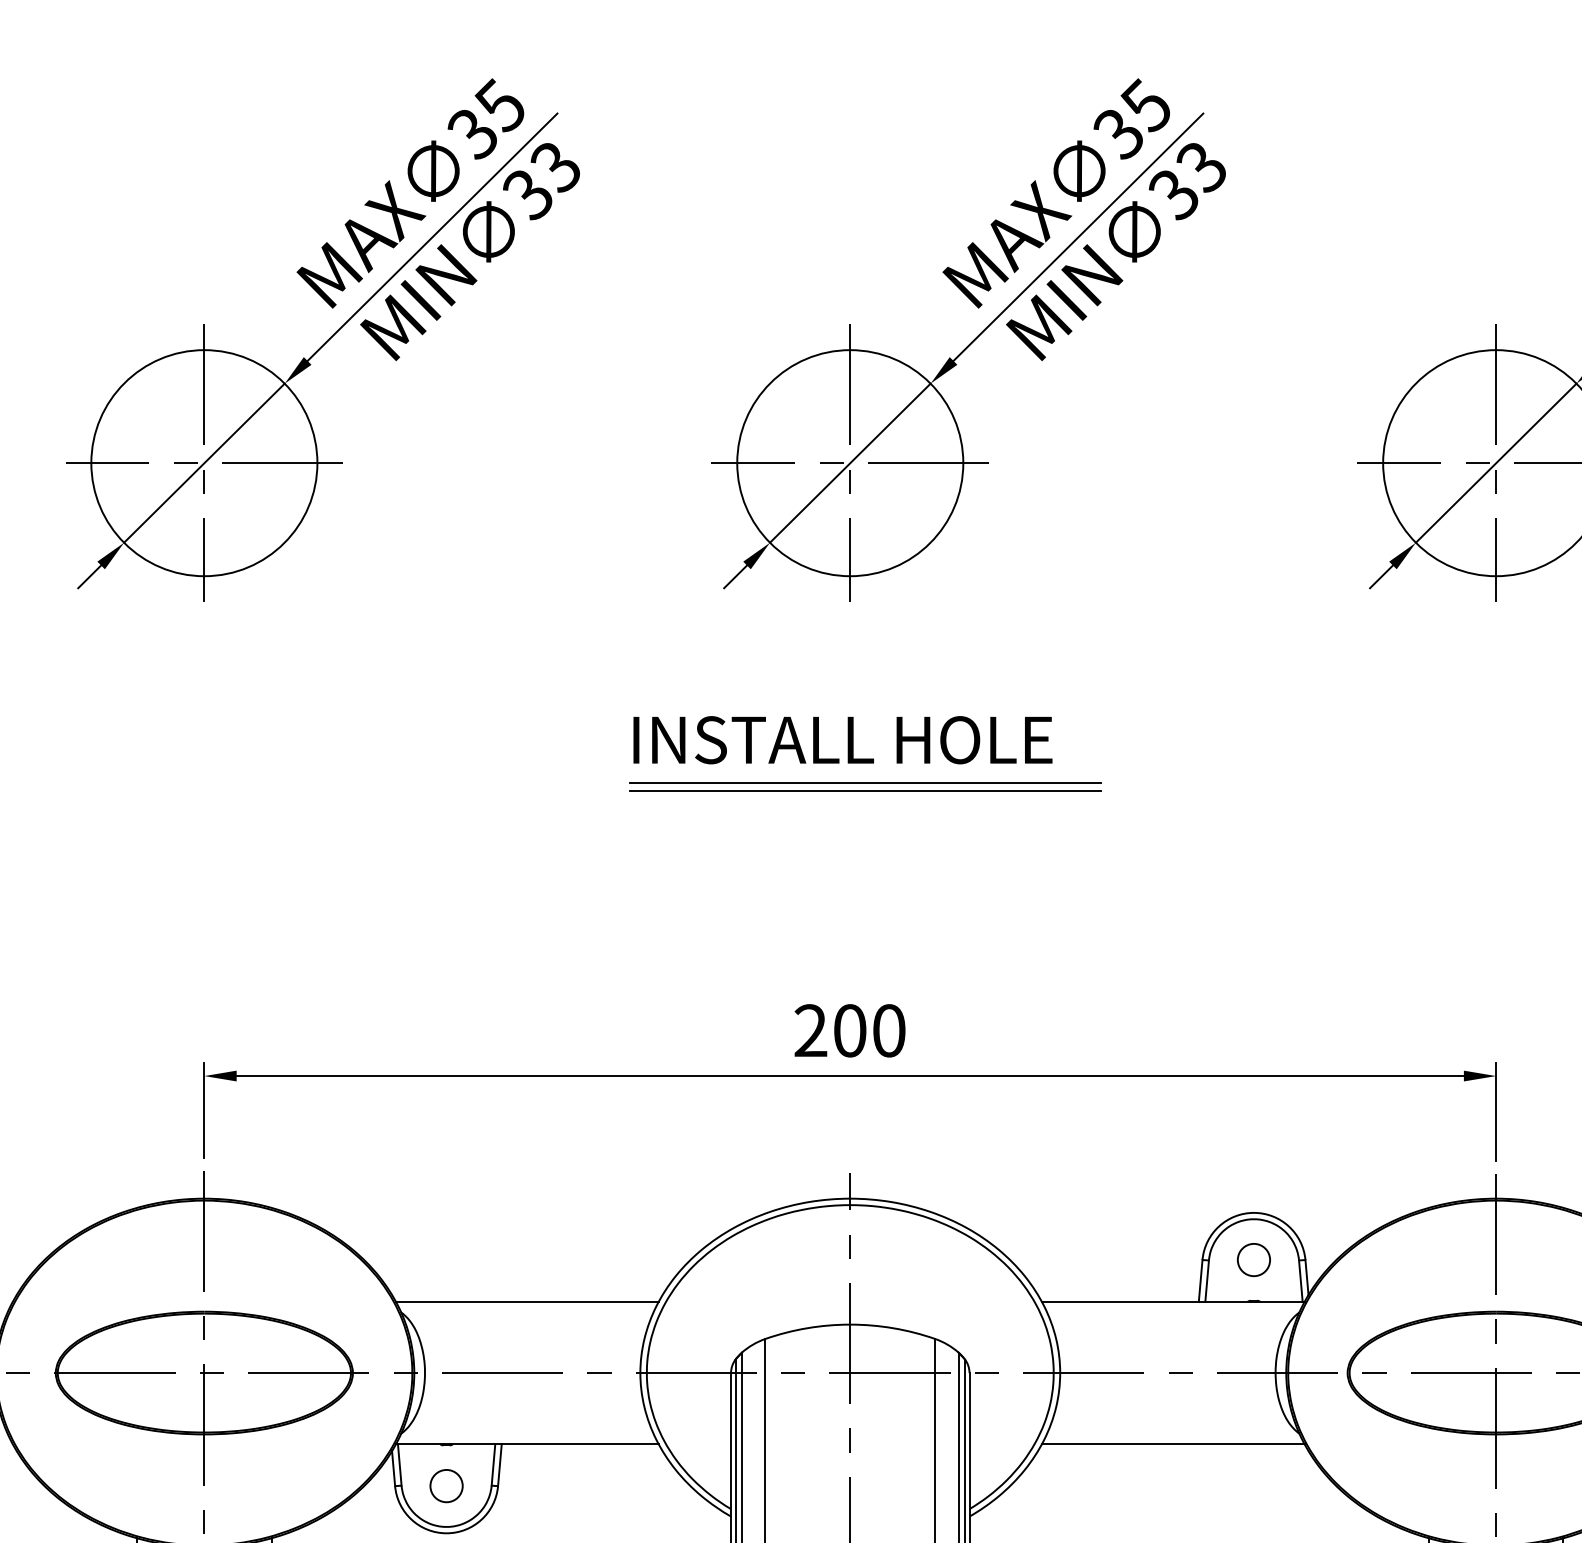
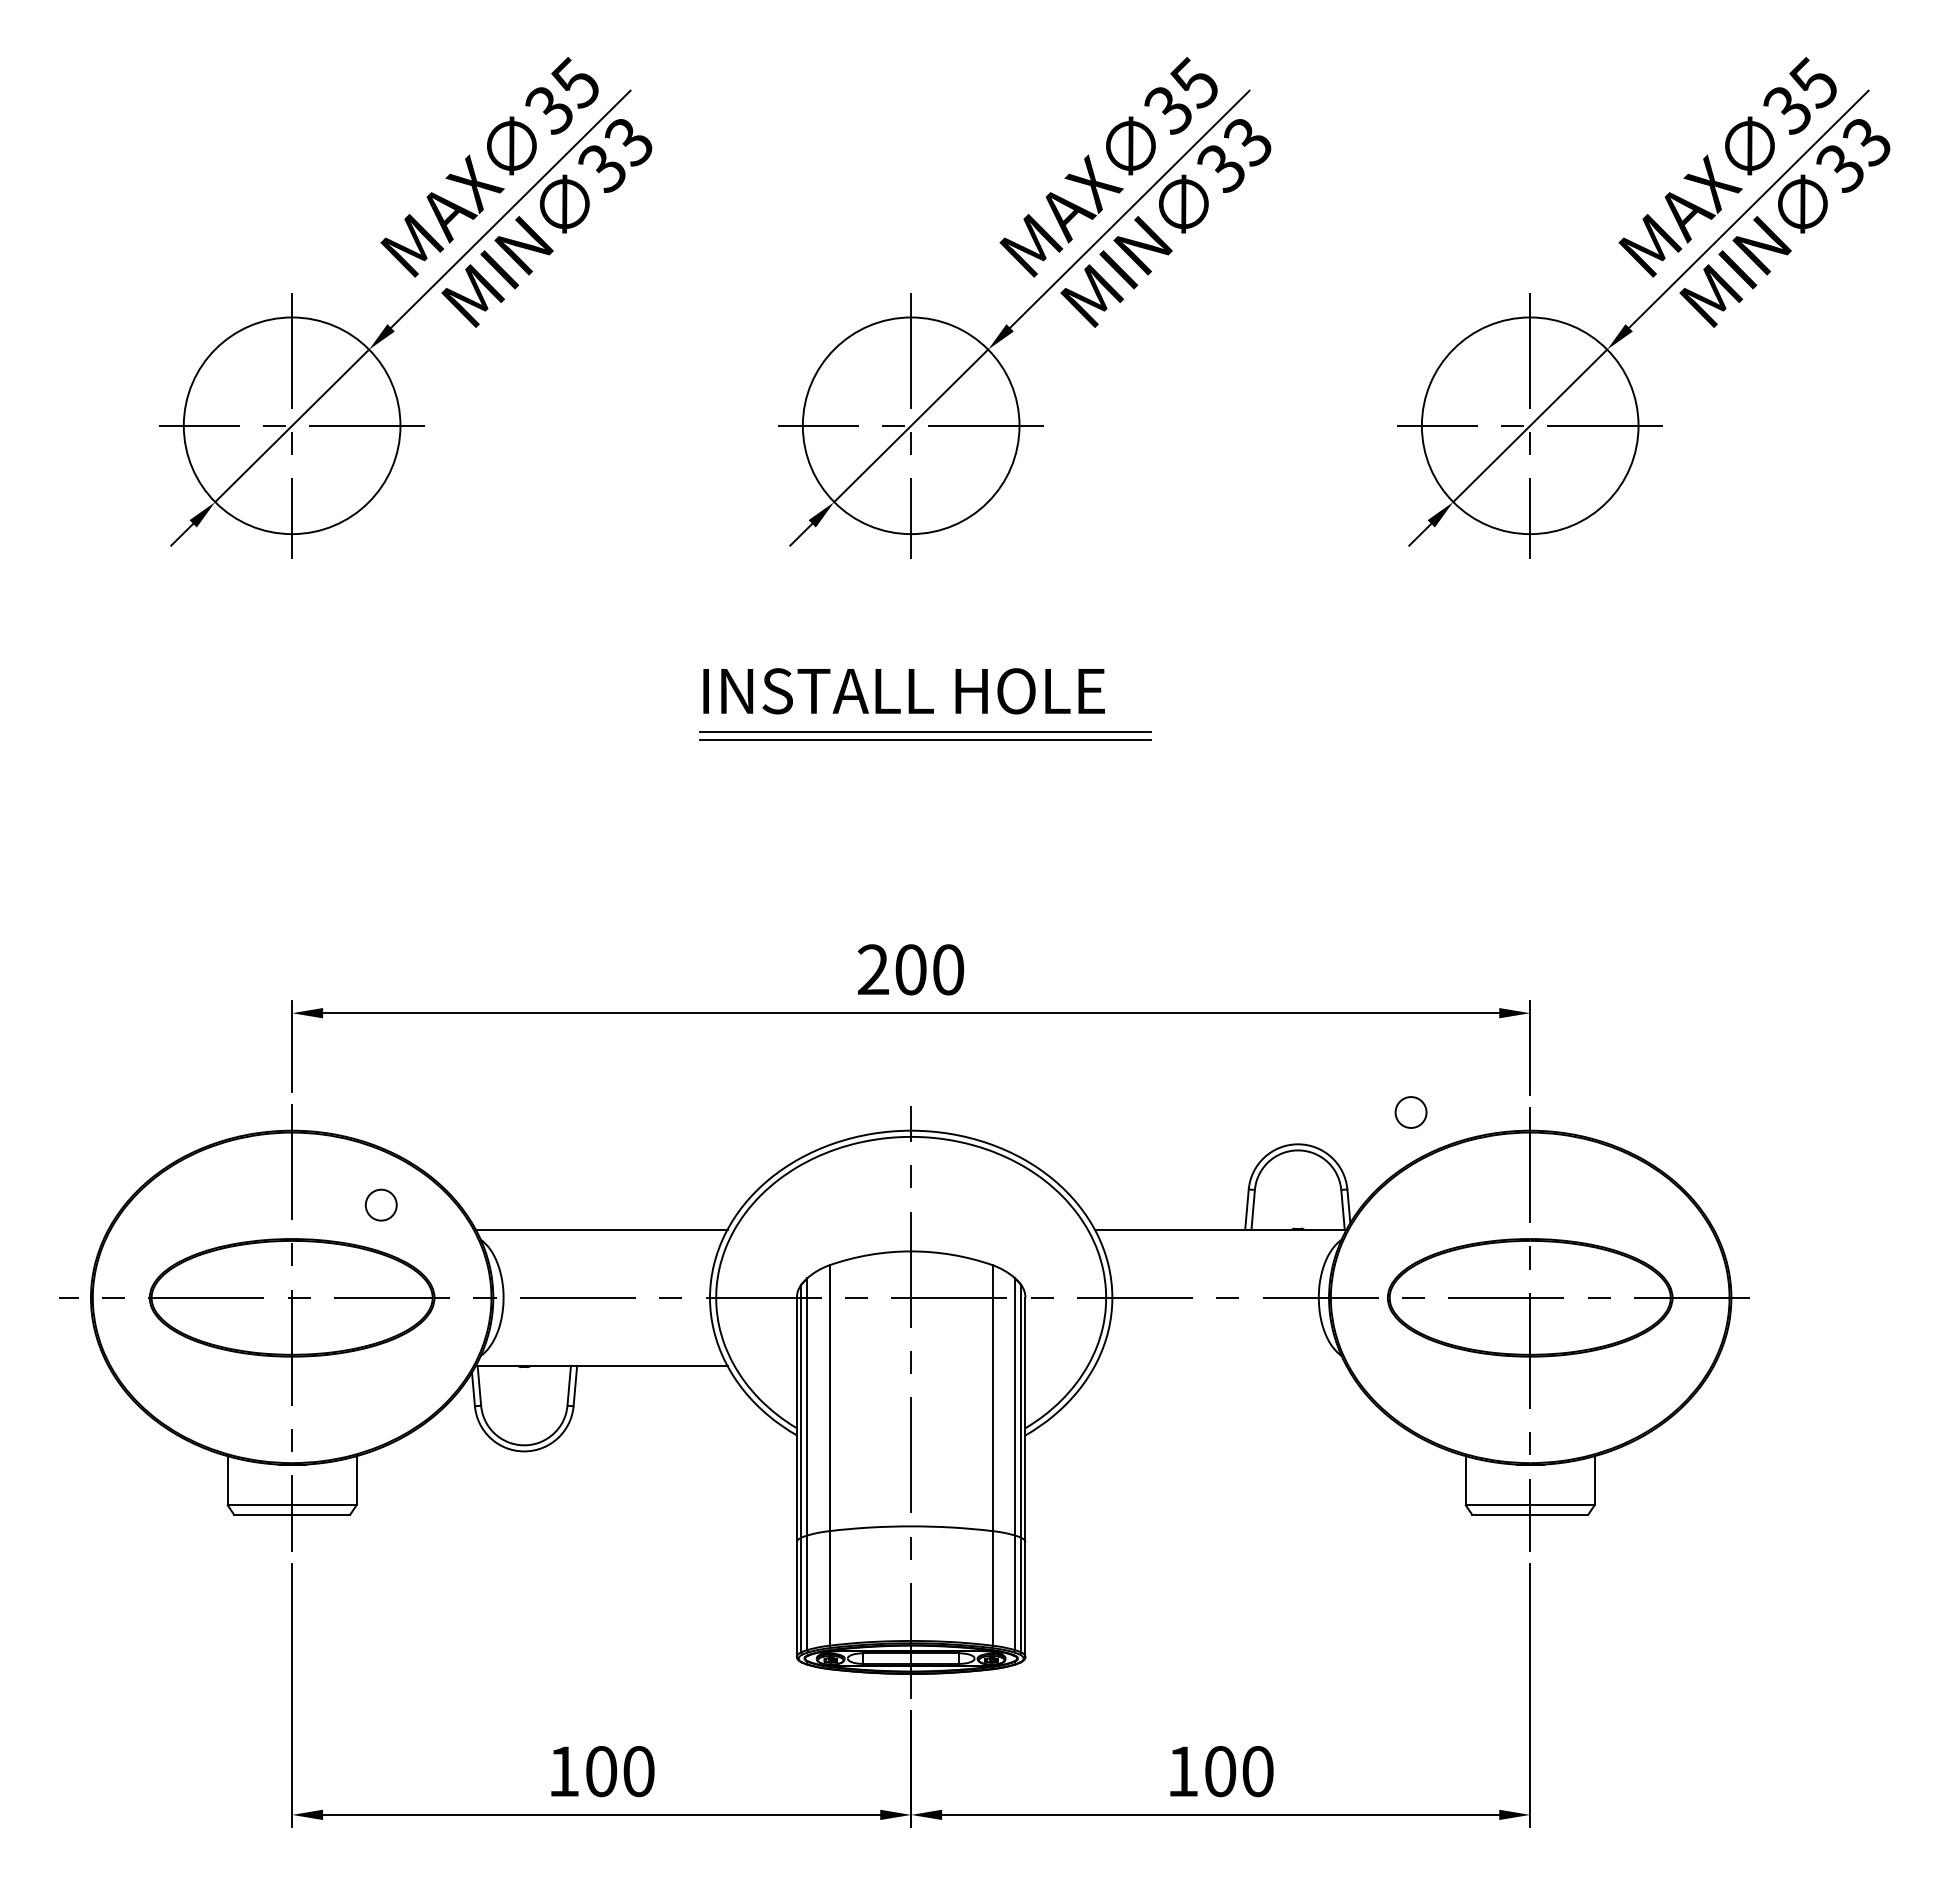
circle: (1253, 1260) -> (1410, 1112), moved
line: (1173, 1443) -> (1220, 1365), removed
circle: (445, 1485) -> (380, 1204), moved

